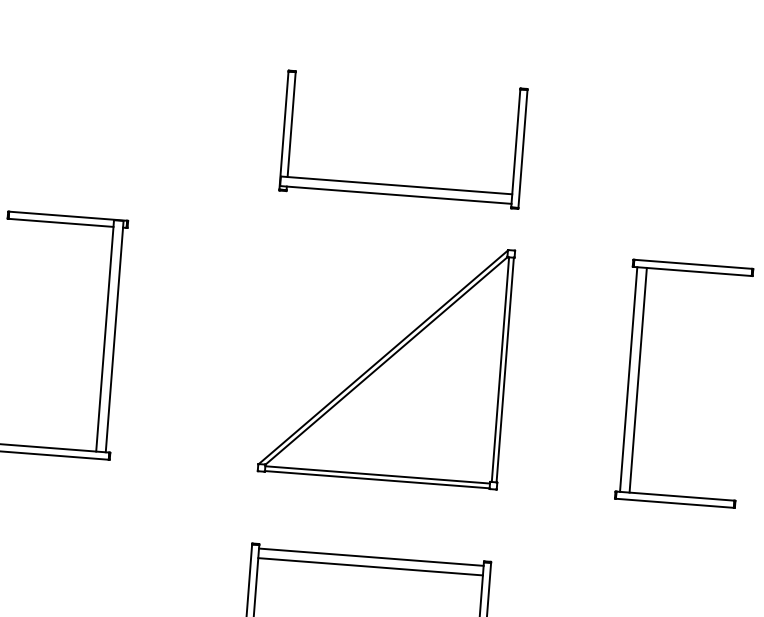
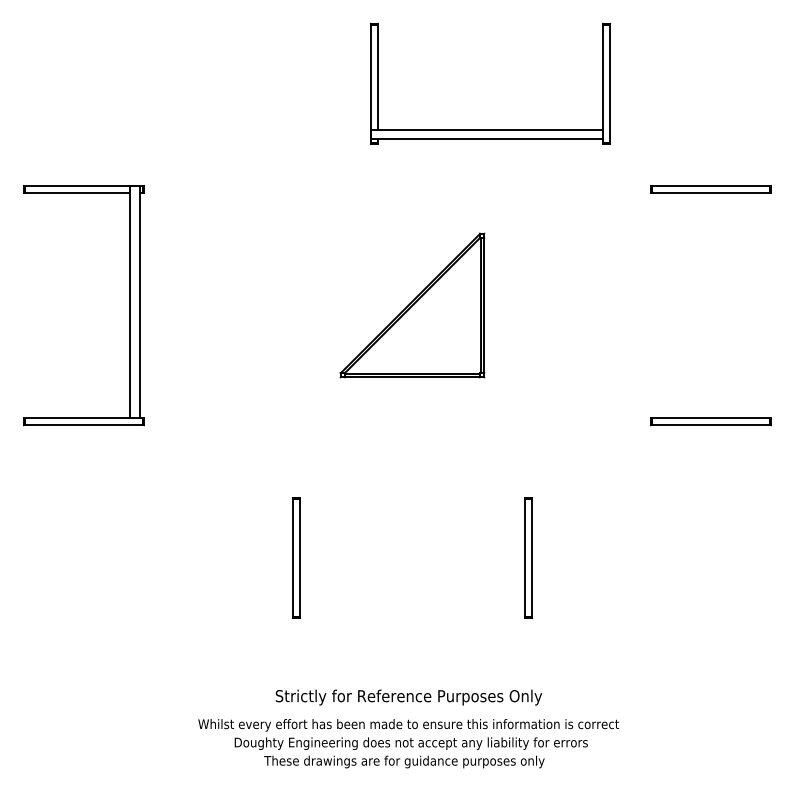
part: (399, 185) -> (489, 129), moved
part: (386, 360) -> (412, 305), size x0.6
line: (628, 379) -> (655, 305), removed
line: (637, 380) -> (664, 305), removed
line: (371, 557) -> (412, 502), removed
line: (370, 567) -> (412, 512), removed

